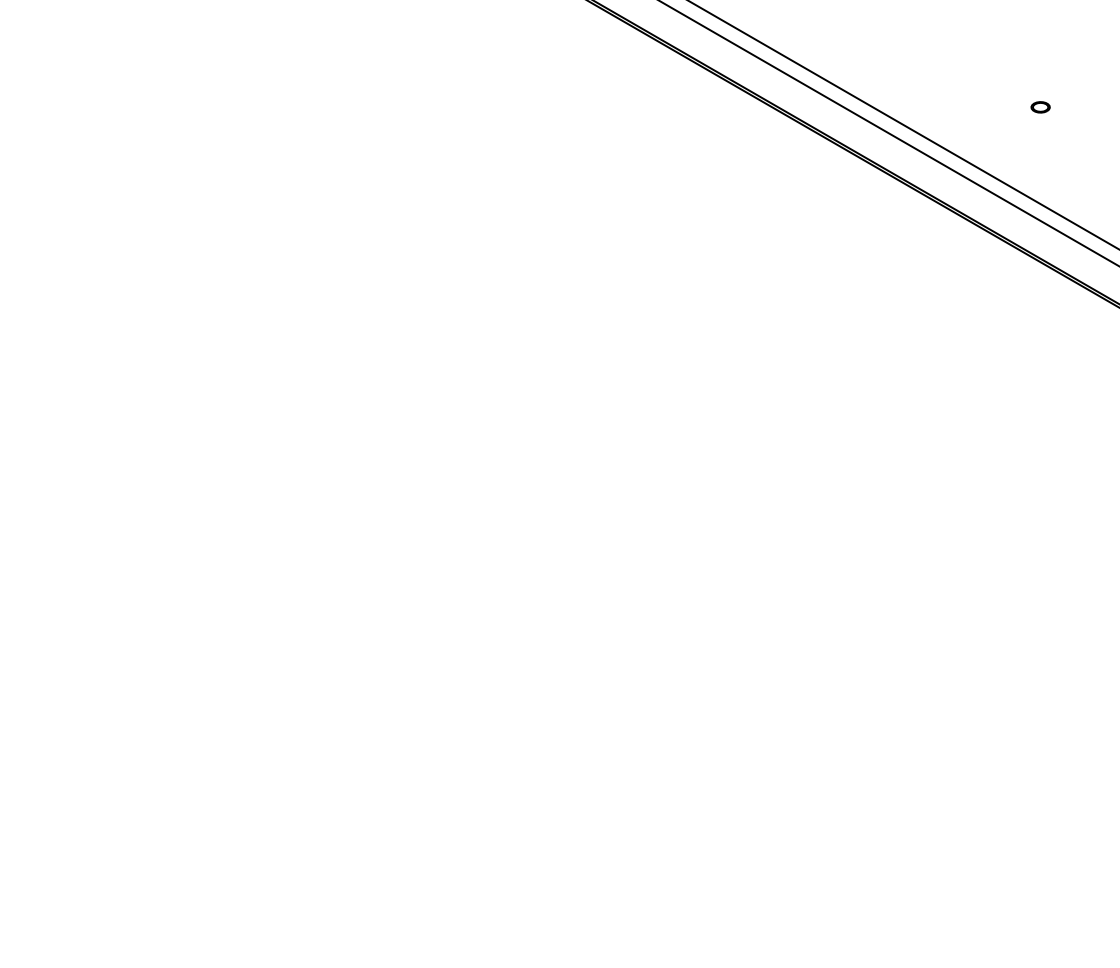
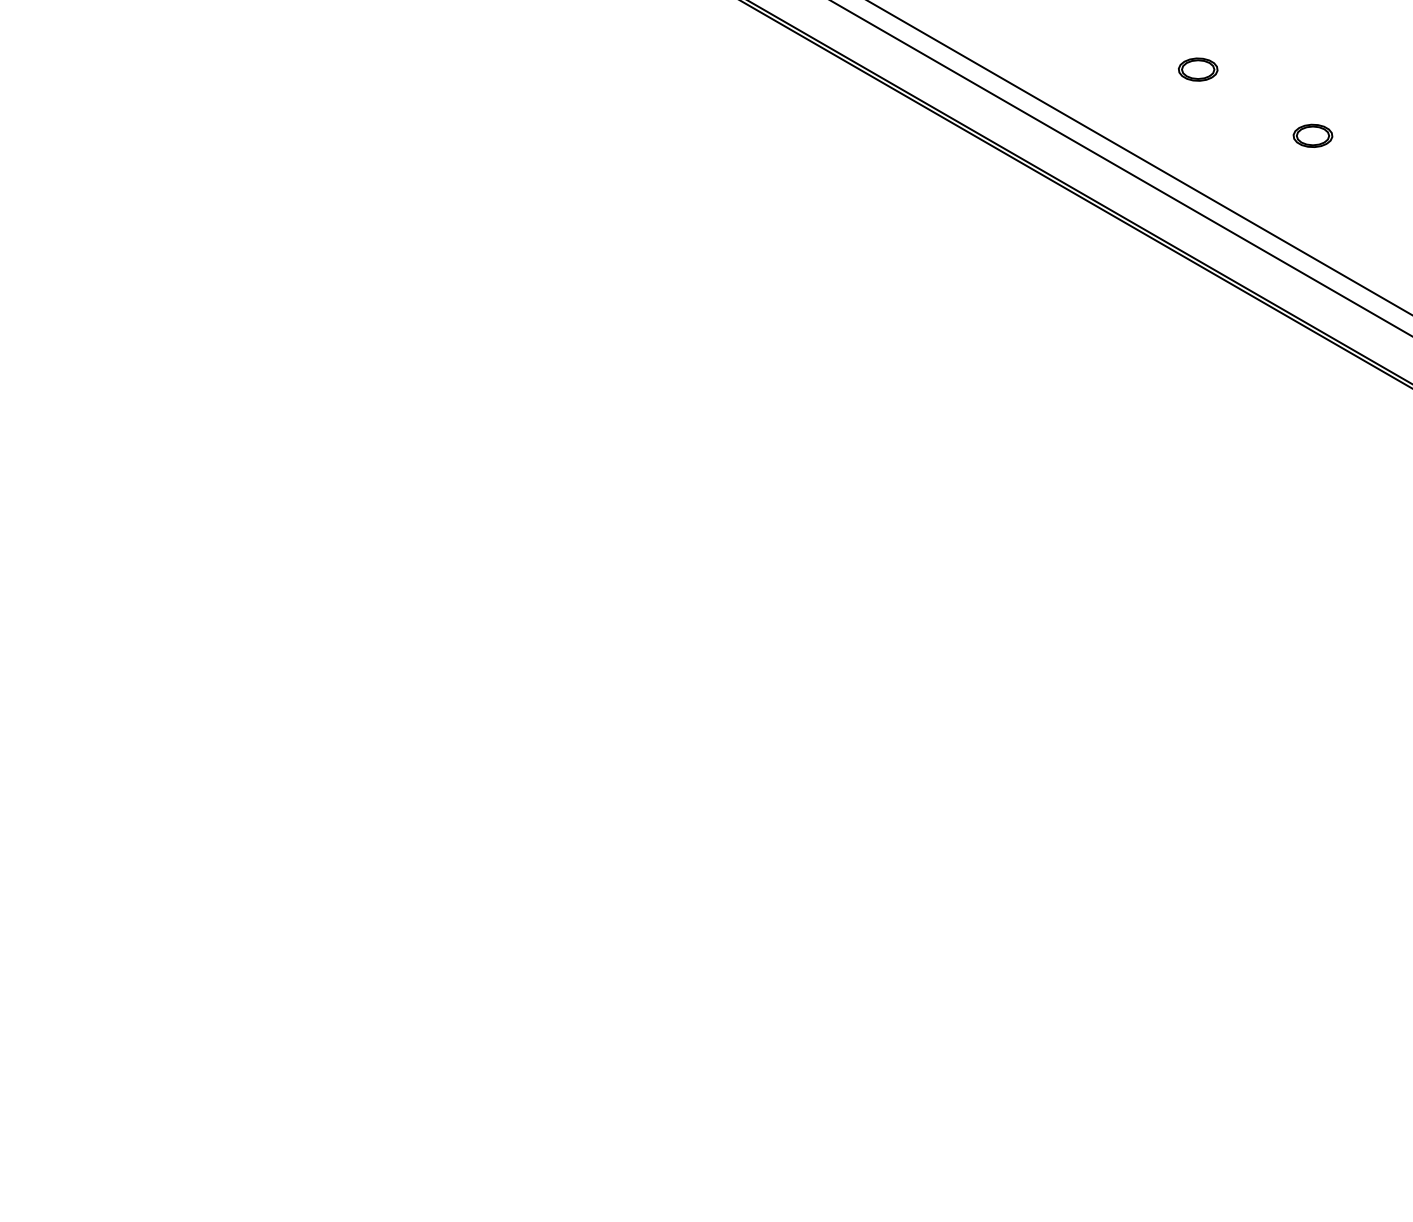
part: (949, 54) -> (1198, 69), added
part: (1040, 107) -> (1312, 135), size x1.67

